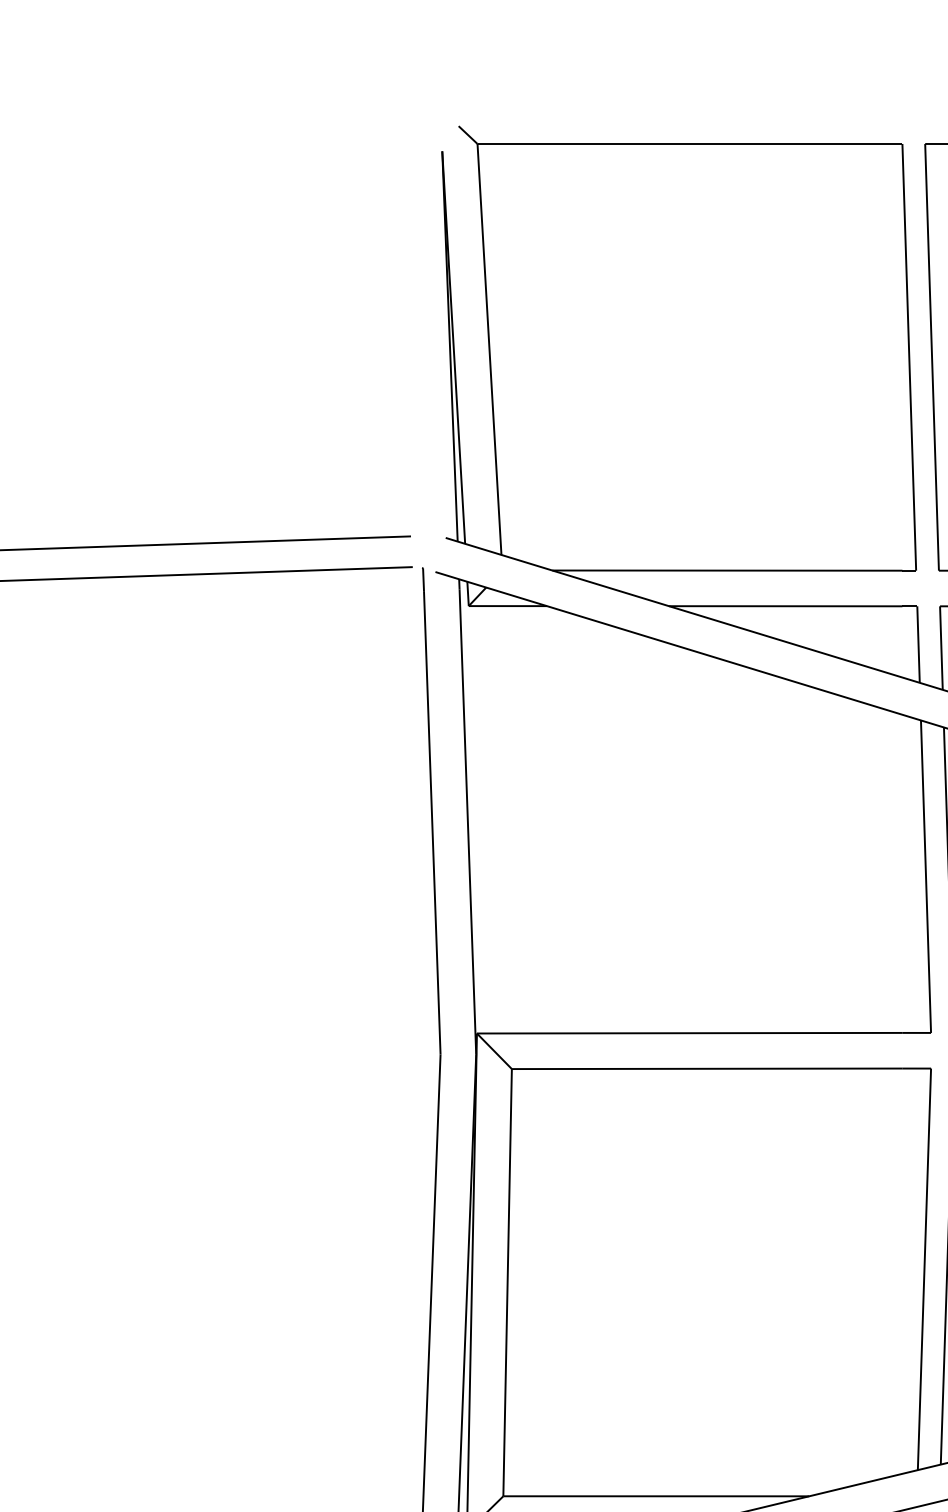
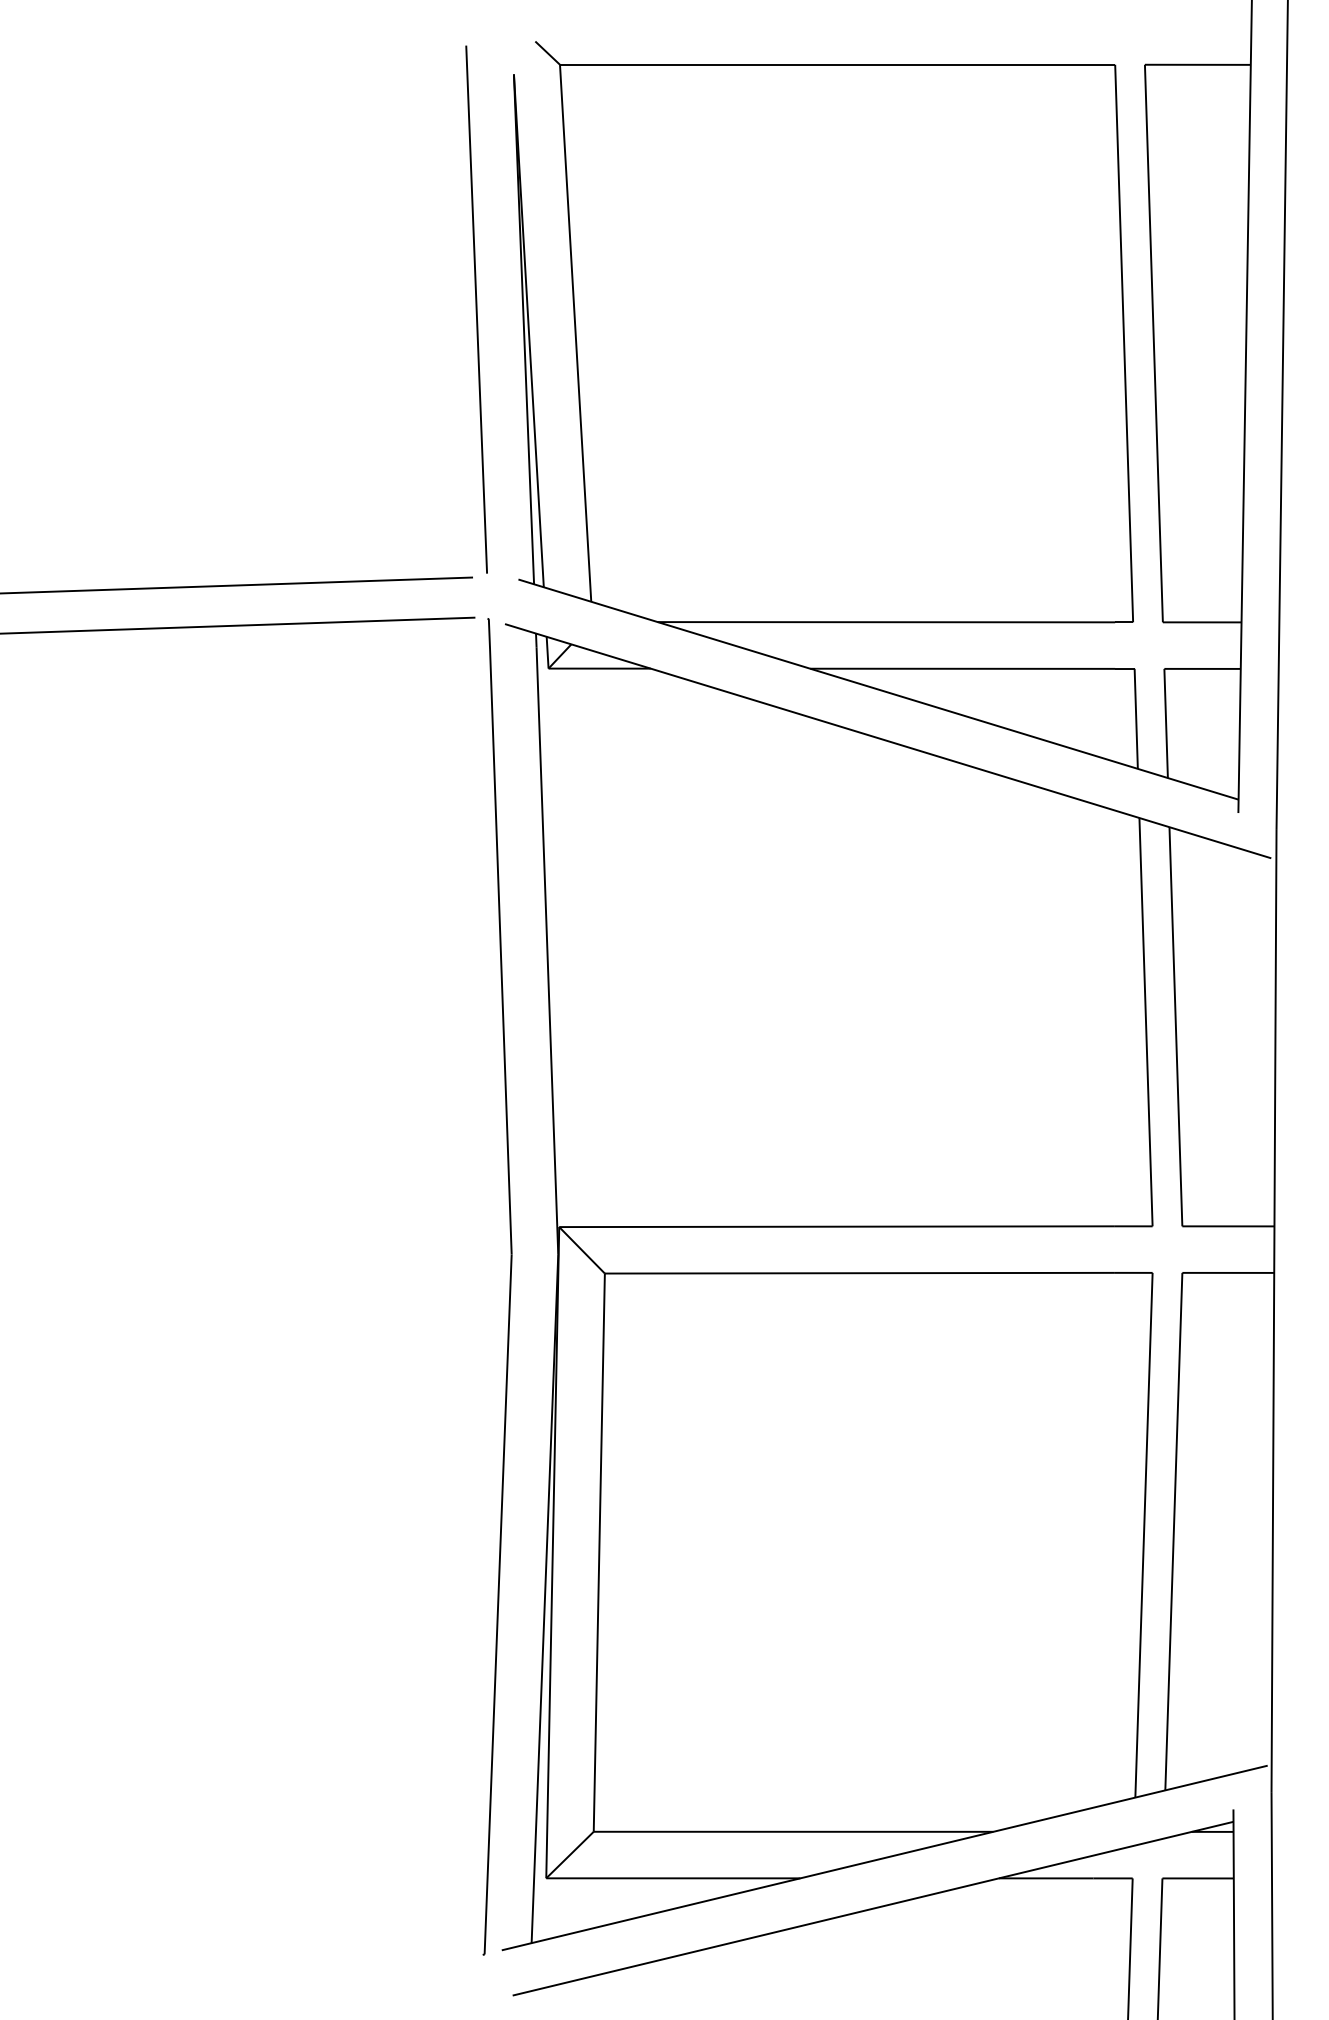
line: (413, 331) -> (476, 309), added

